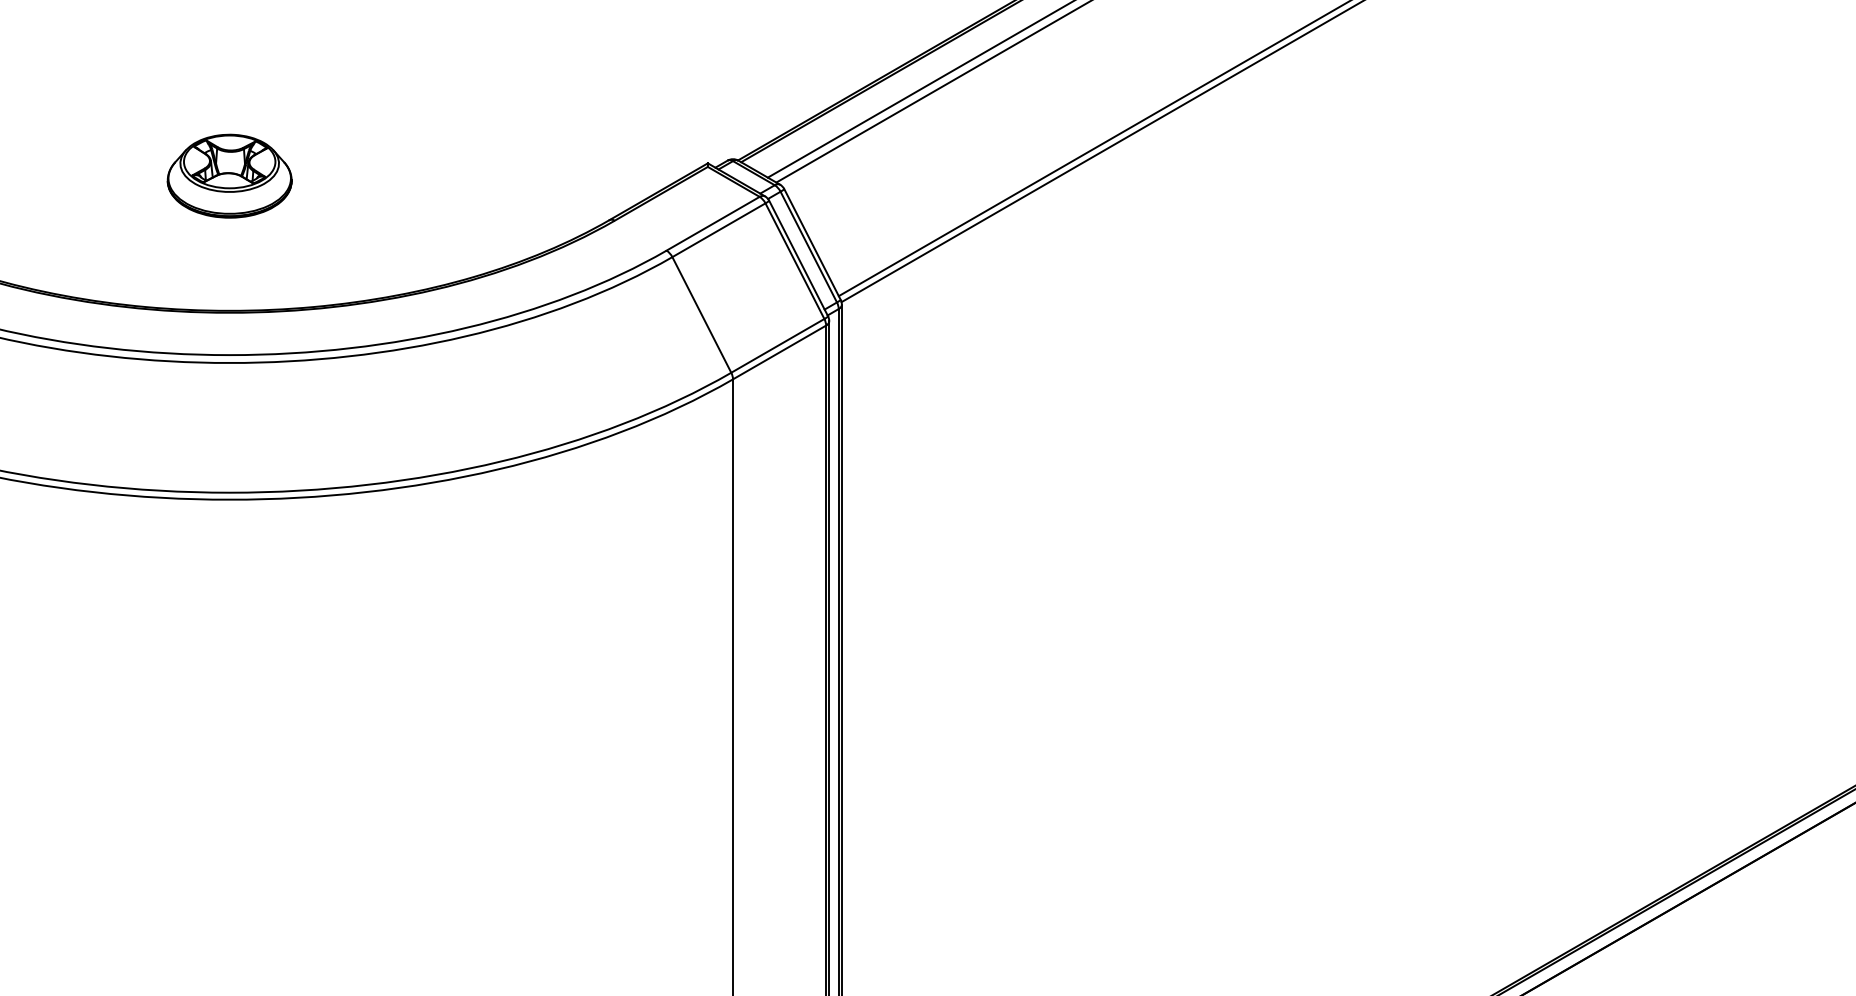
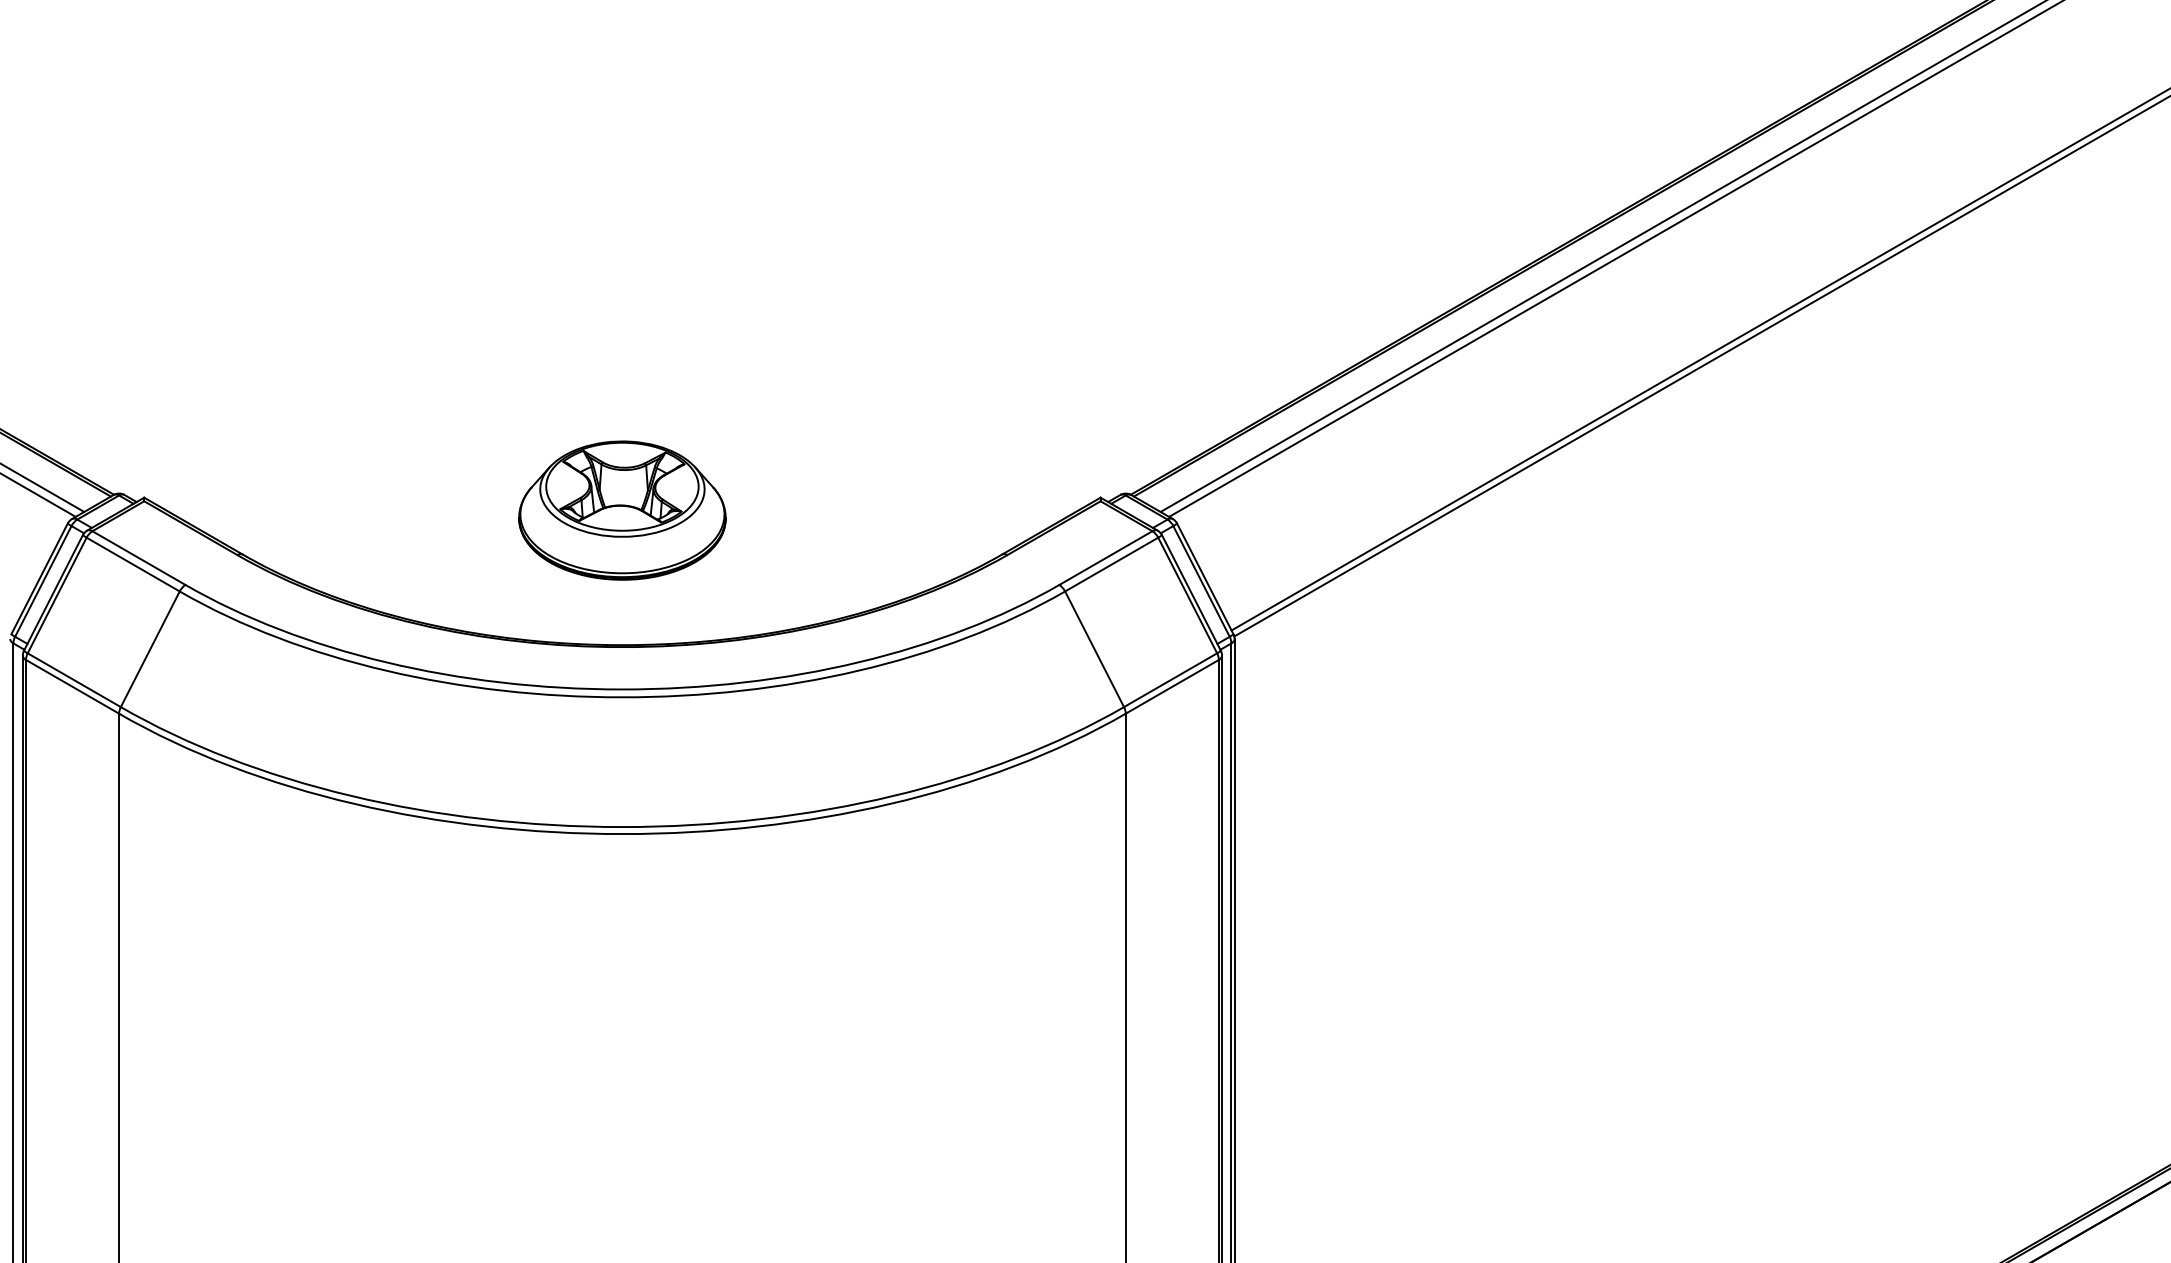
part: (229, 176) -> (622, 510), size x1.67

